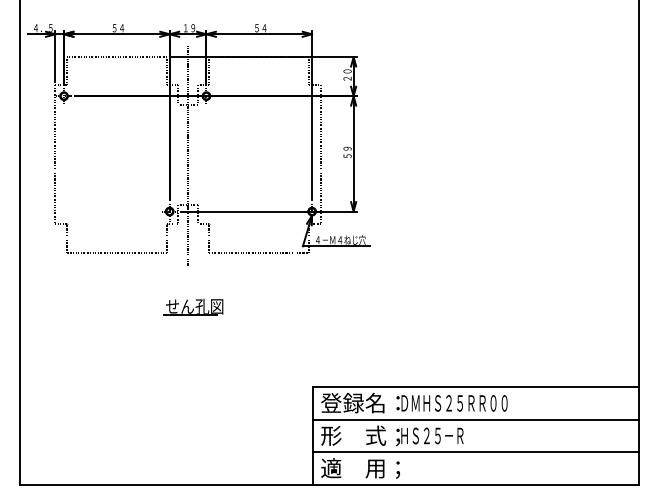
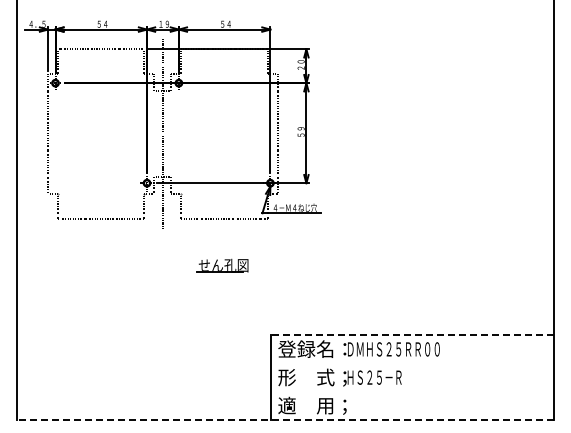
part: (193, 306) -> (222, 265), moved
line: (476, 387) -> (412, 335), solid -> dashed
line: (476, 419) -> (412, 363), removed
line: (476, 451) -> (412, 391), removed
line: (329, 485) -> (285, 420), solid -> dashed

